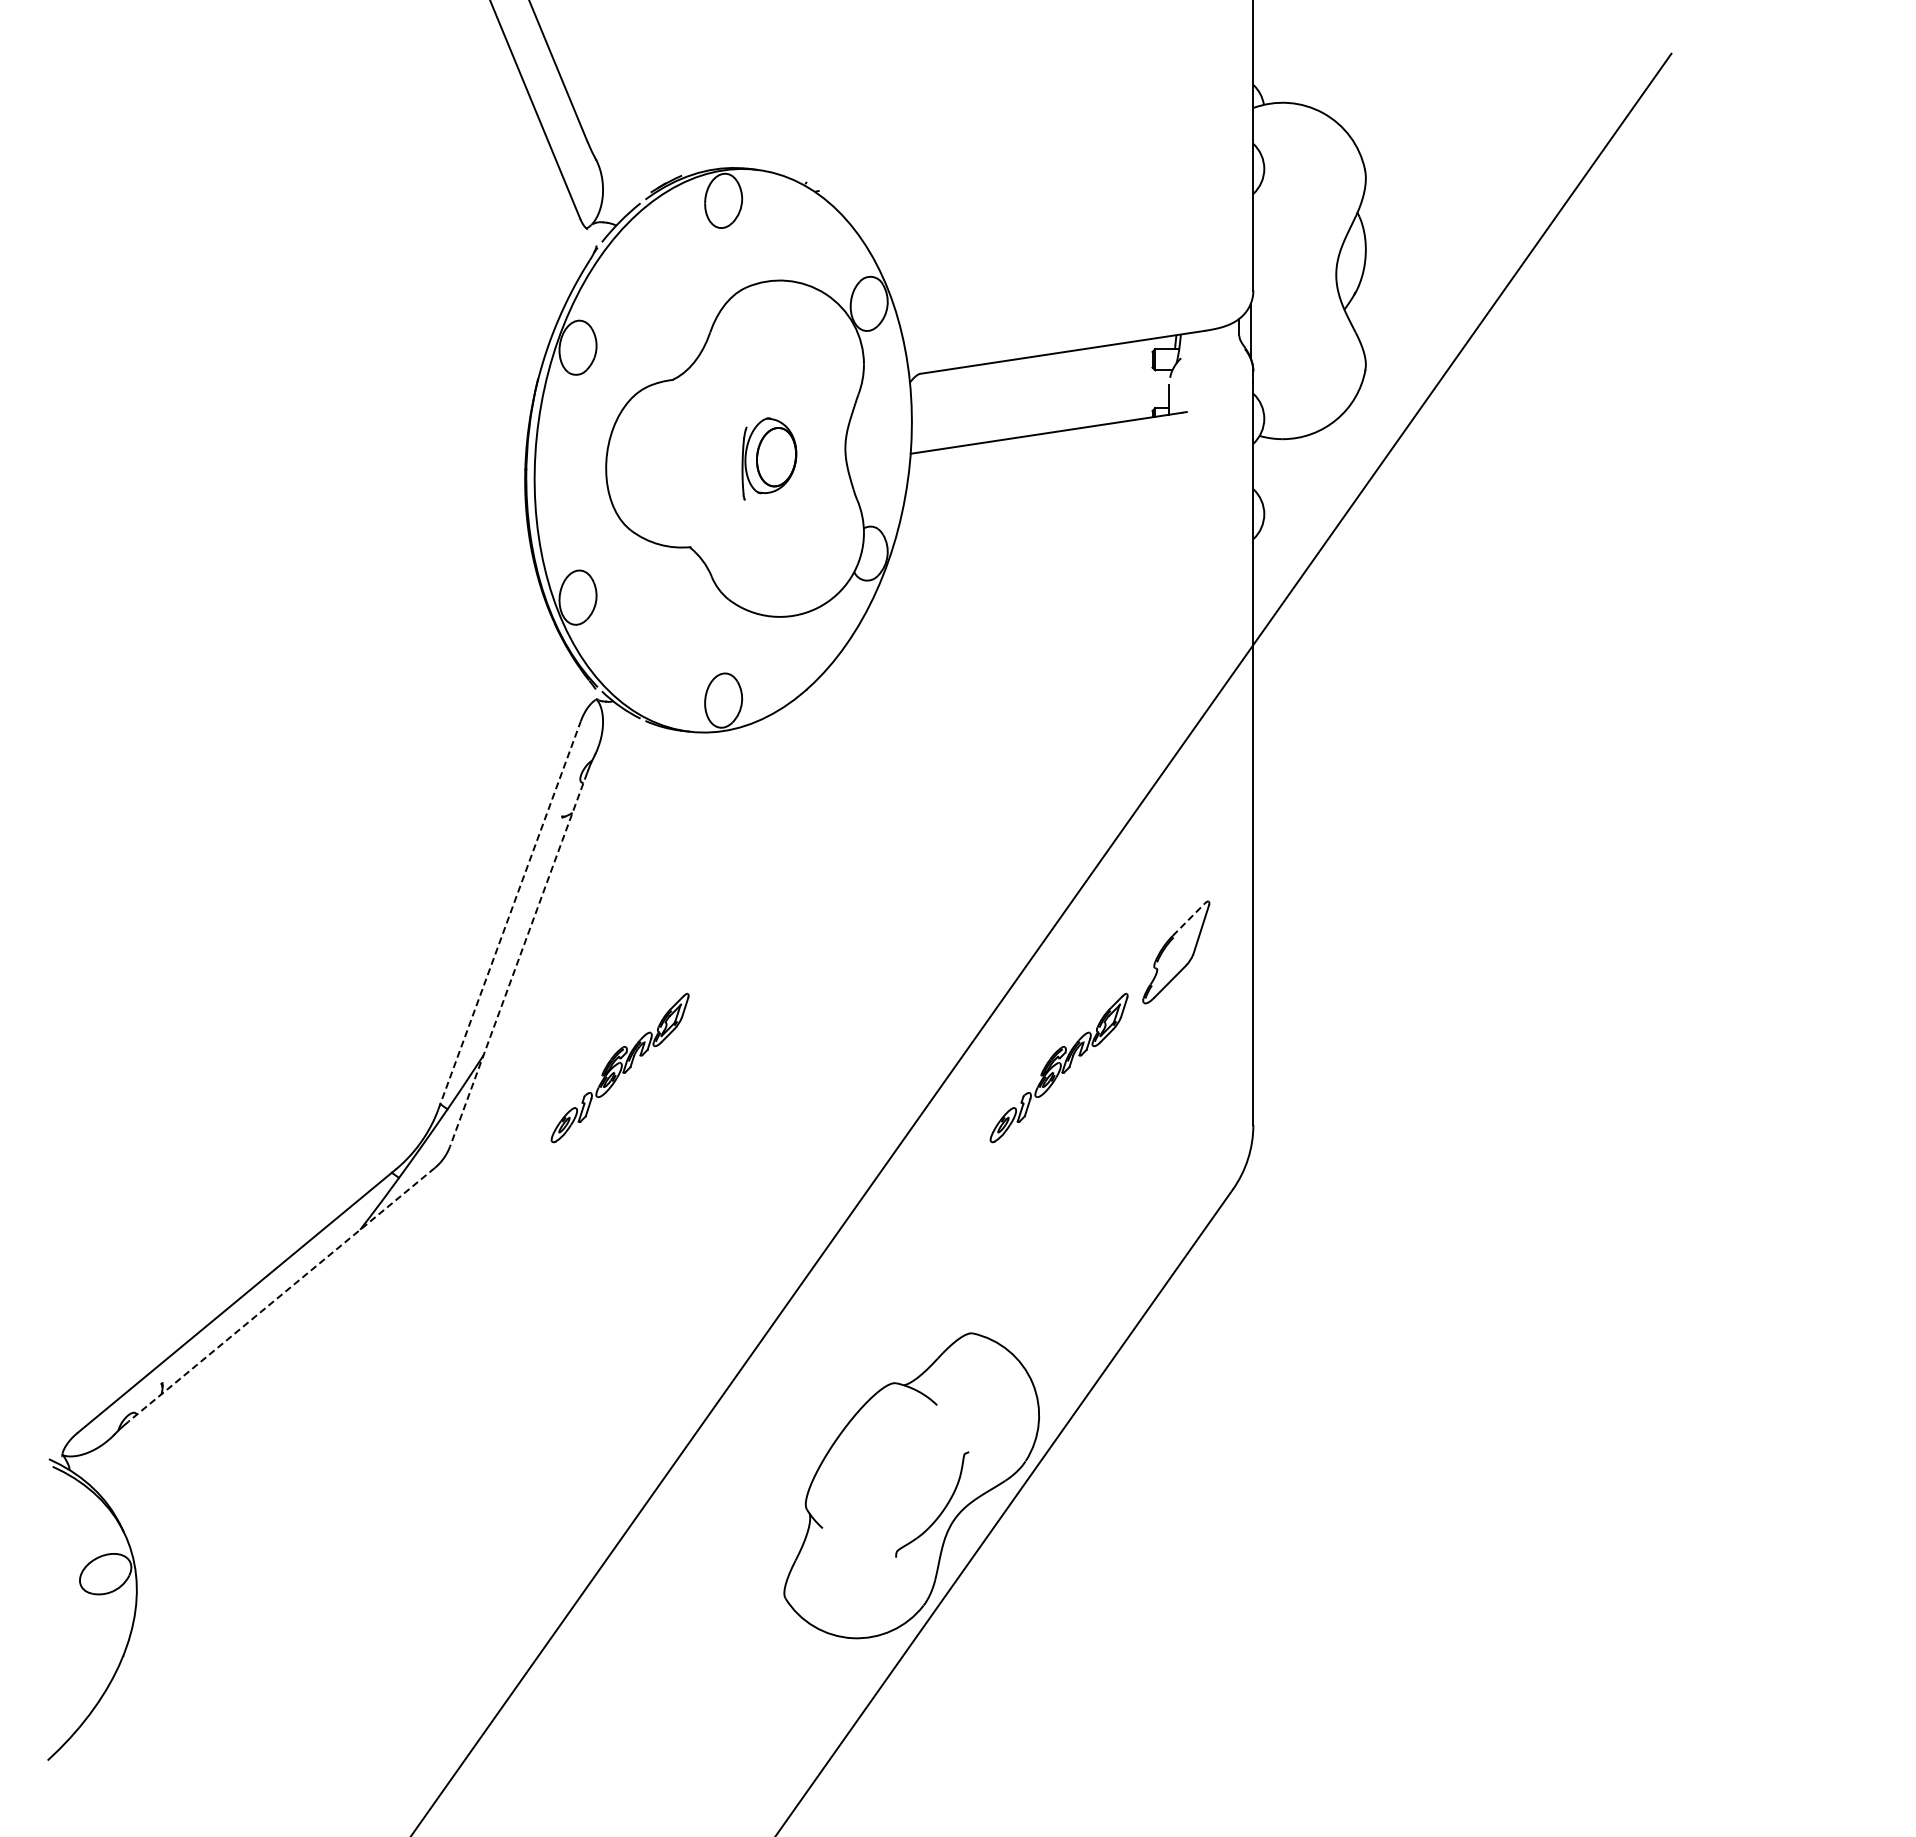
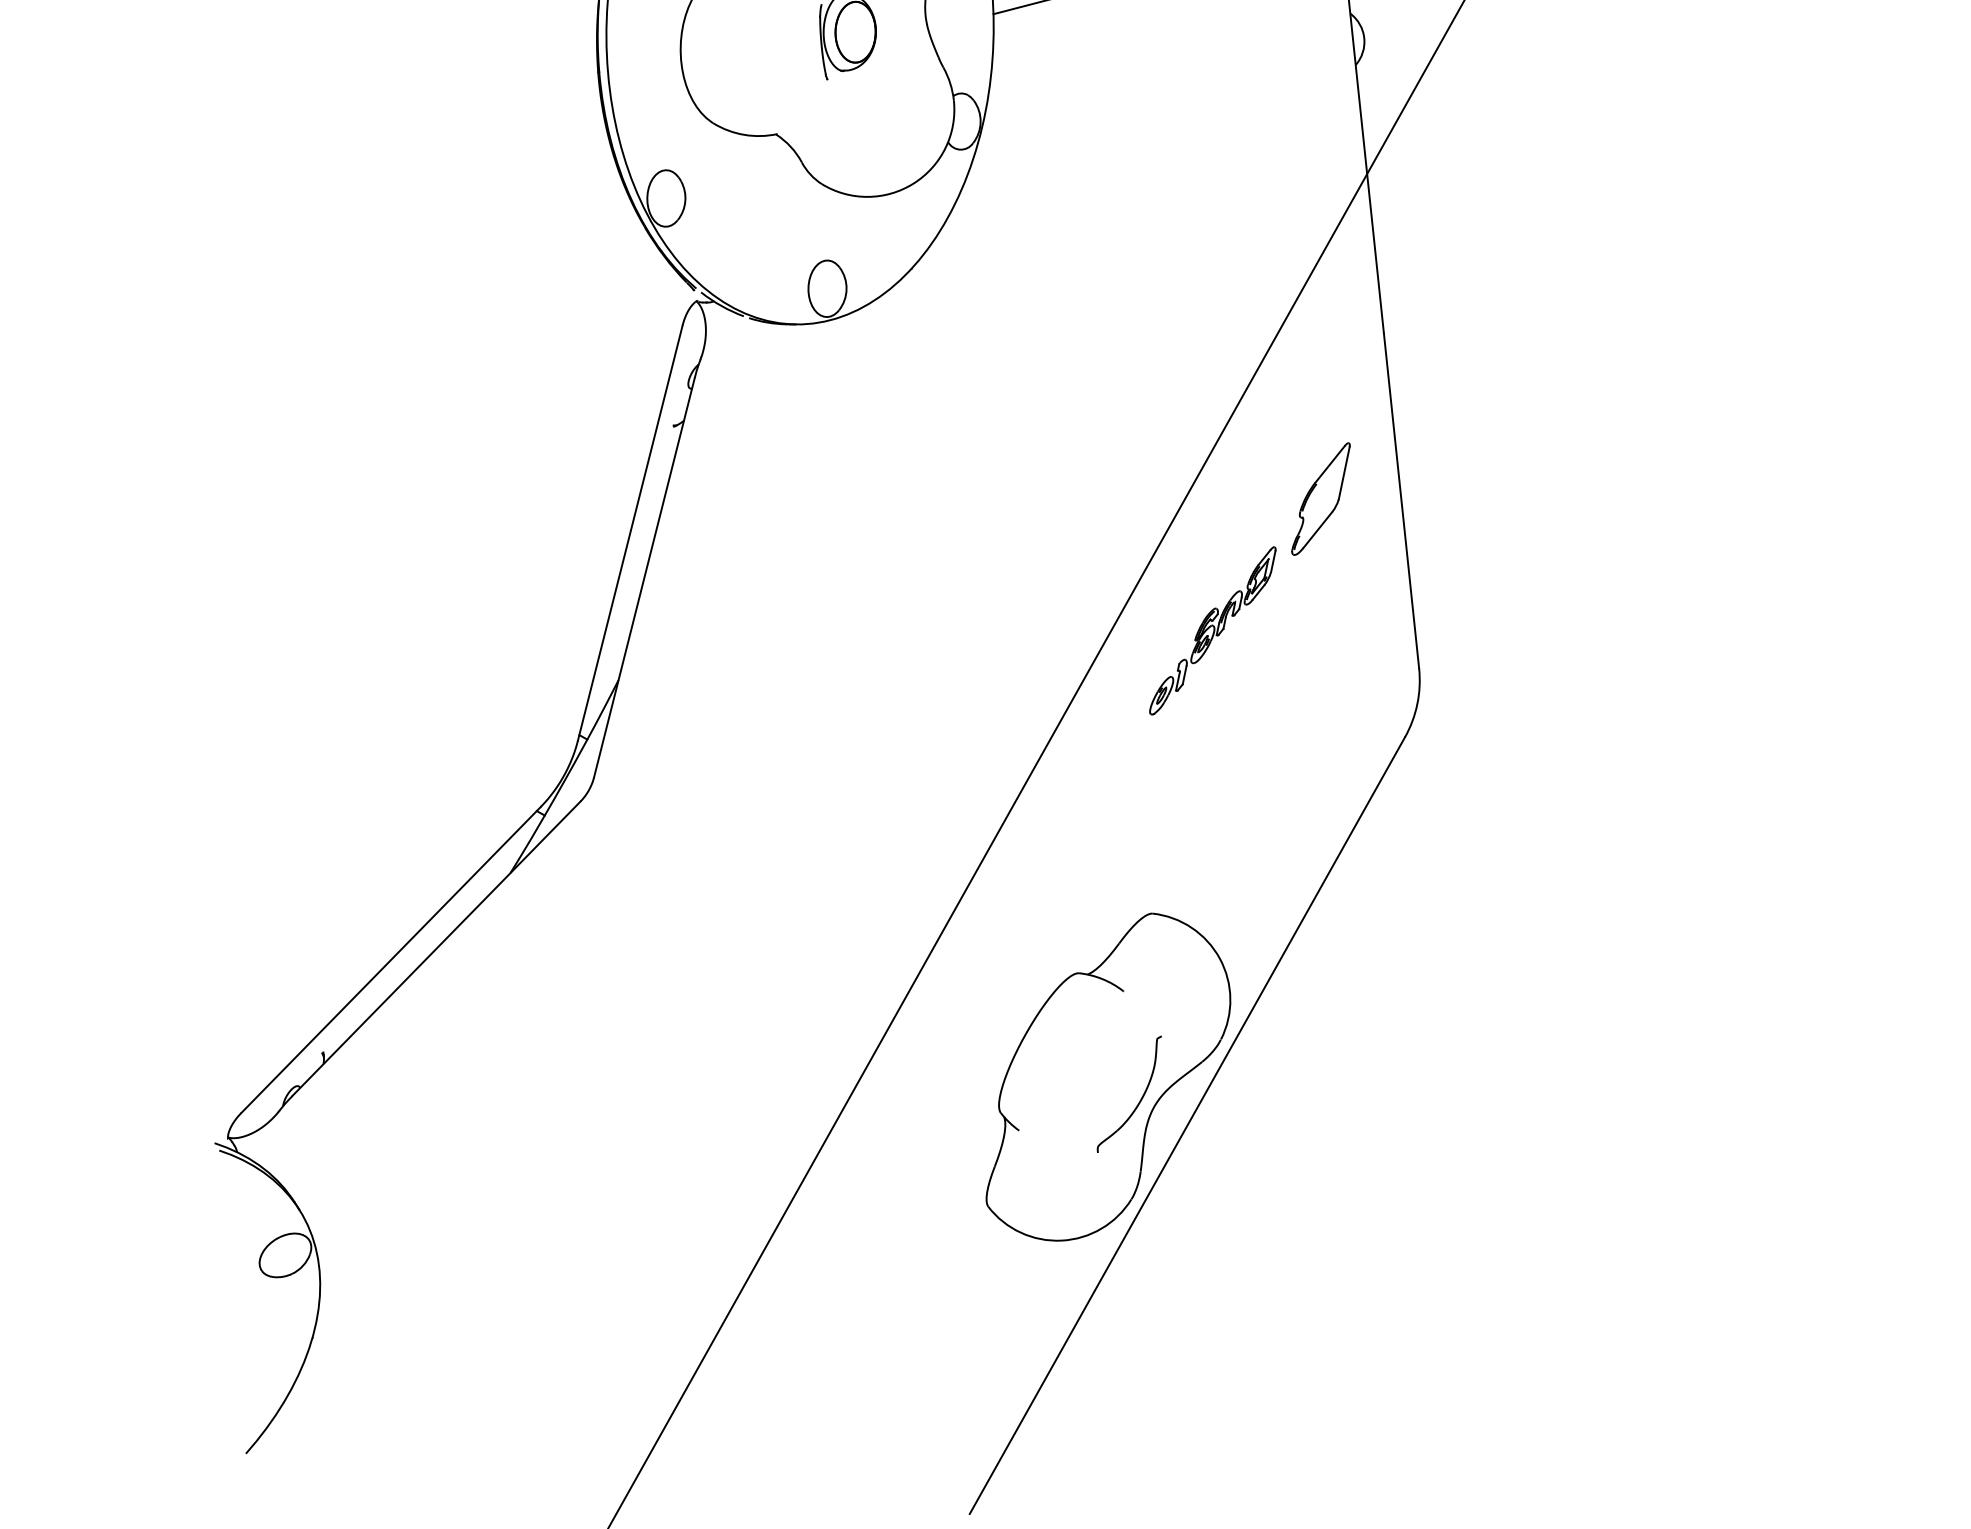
line: (509, 915) -> (630, 533), dashed -> solid
line: (1188, 919) -> (1330, 463), dashed -> solid
line: (518, 959) -> (644, 577), dashed -> solid
part: (619, 1067) -> (759, 677), removed
line: (281, 1294) -> (436, 948), dashed -> solid

